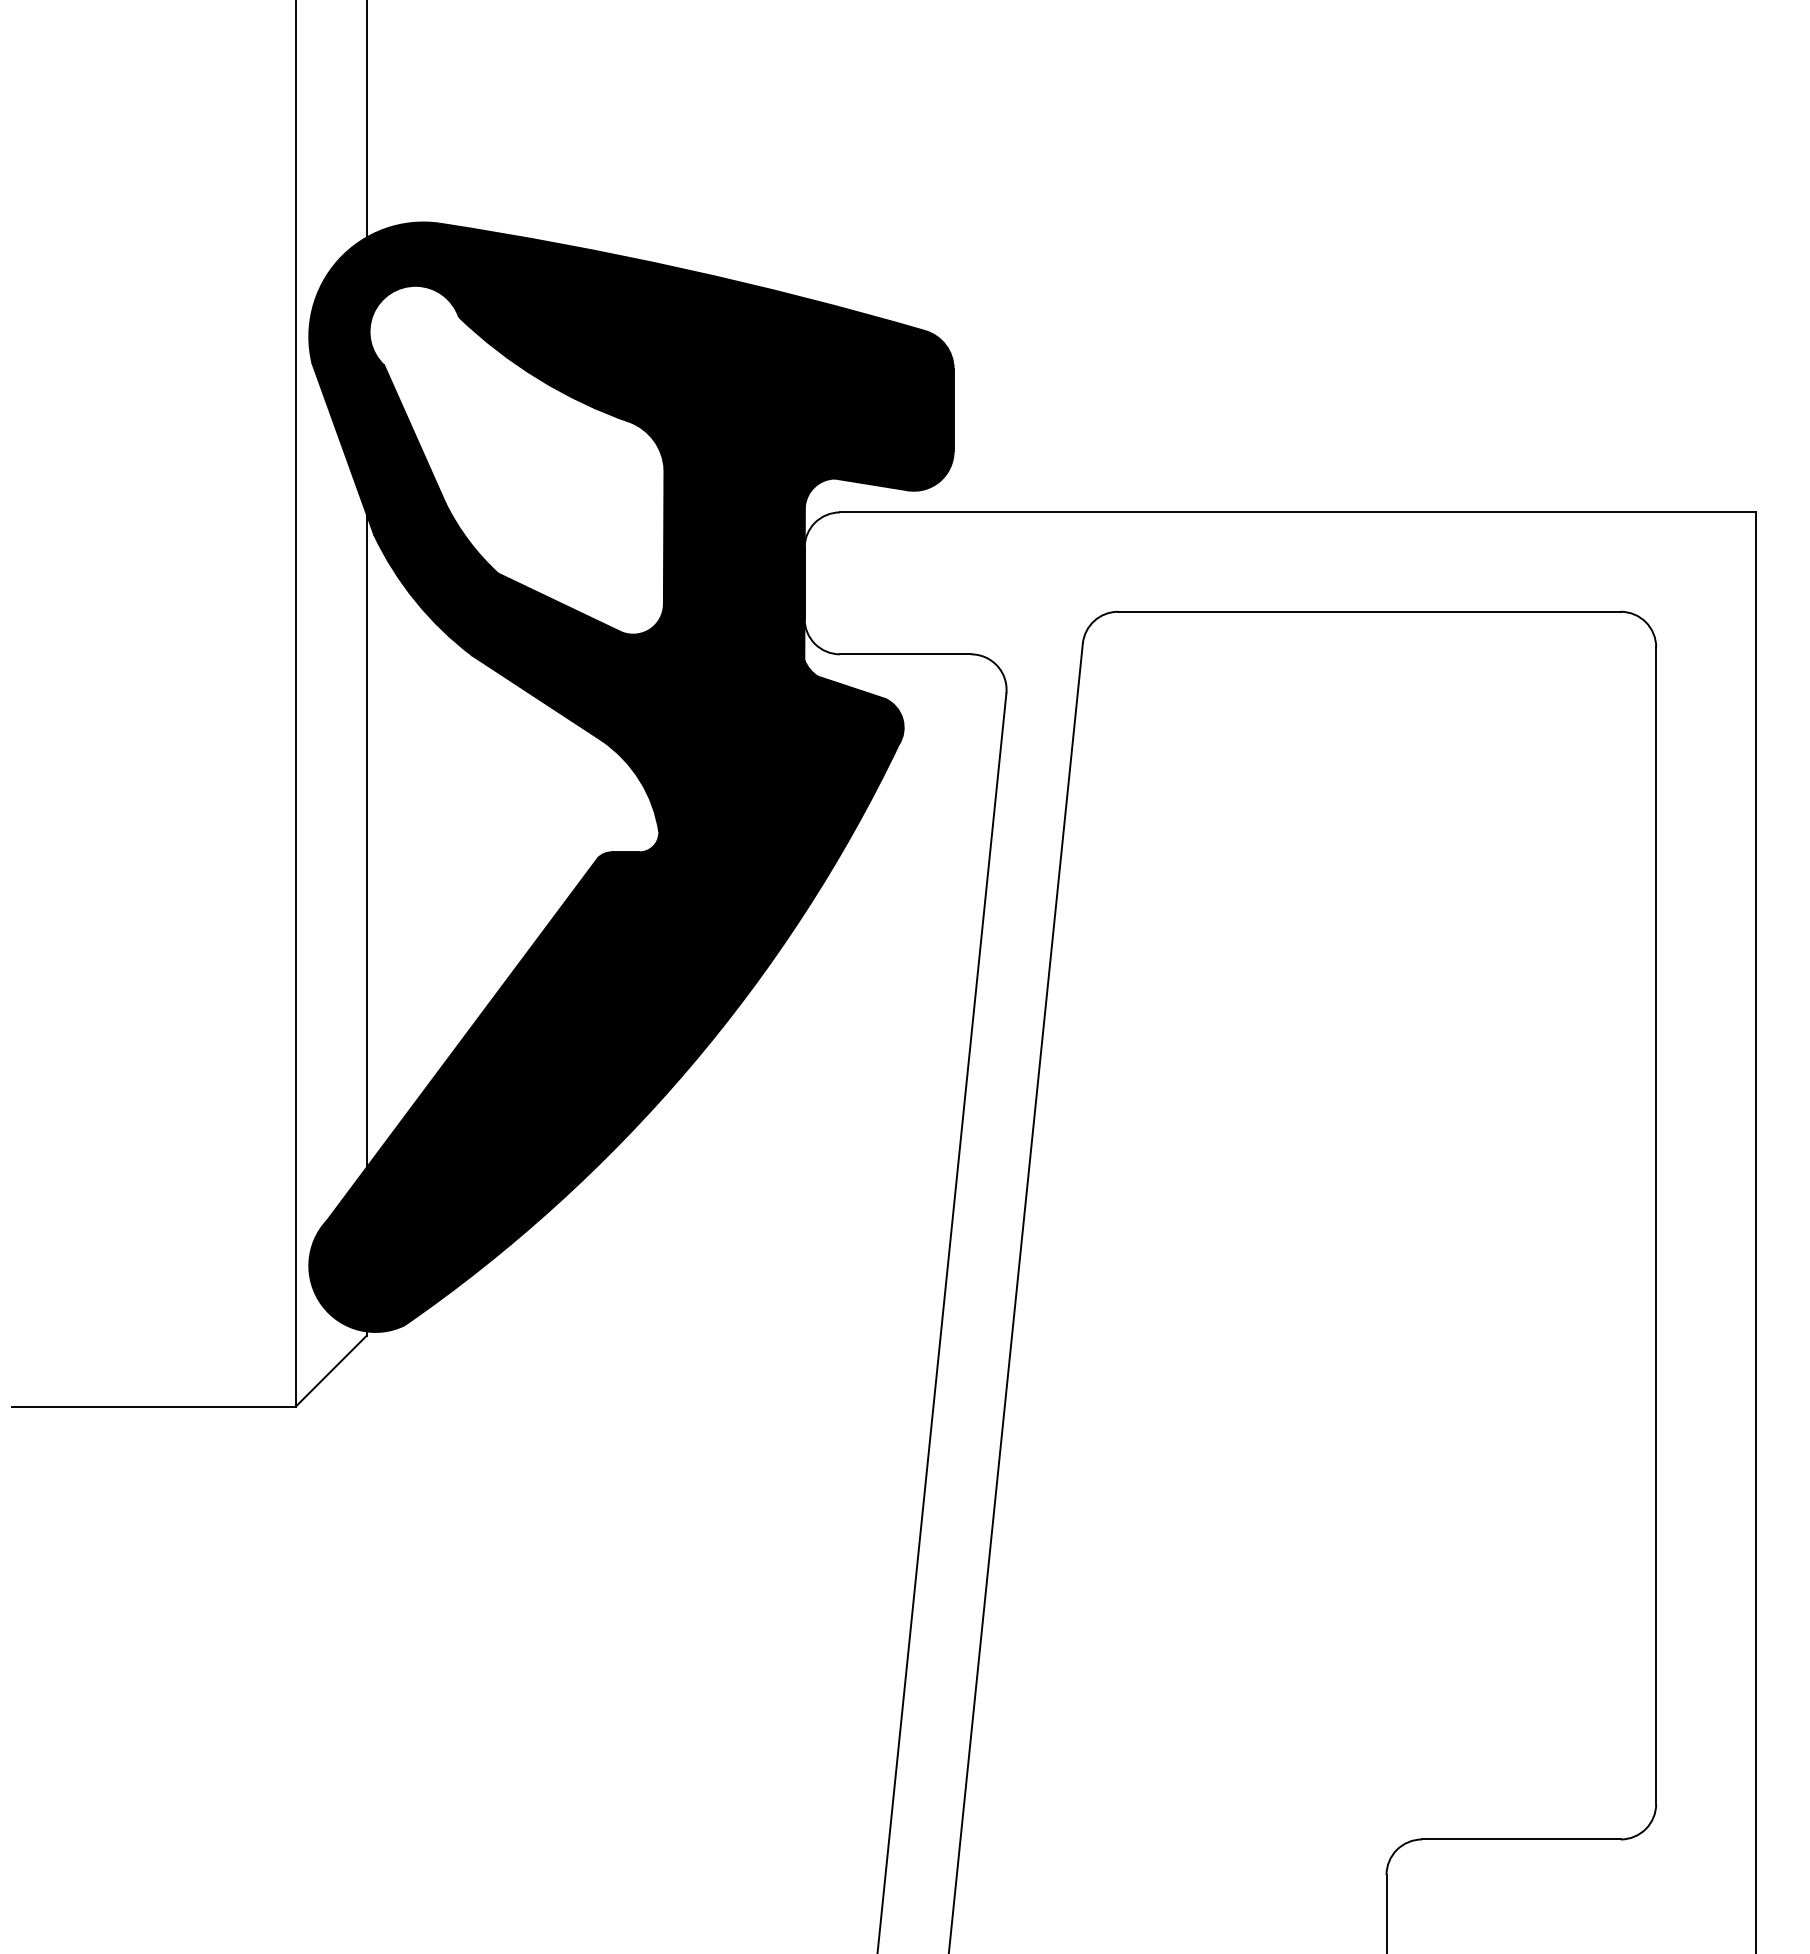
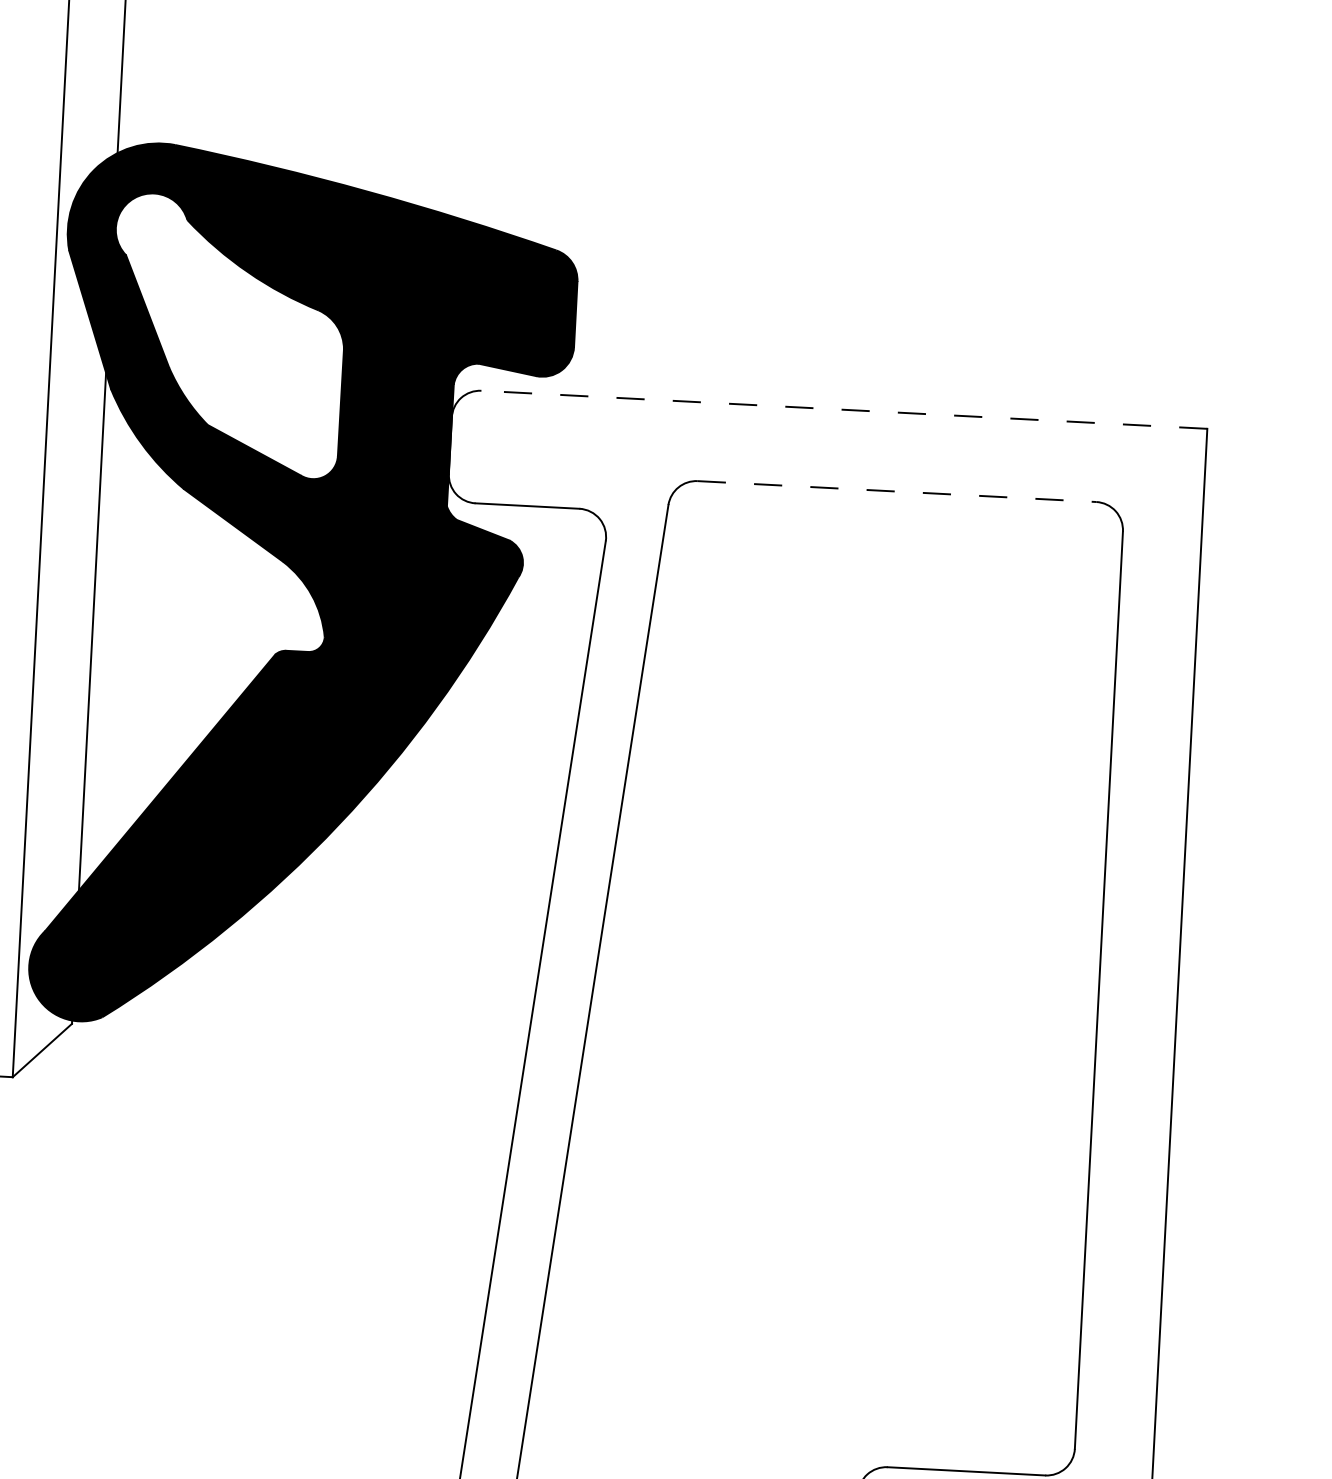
line: (1297, 512) -> (844, 409), solid -> dashed
line: (1369, 611) -> (897, 491), solid -> dashed

